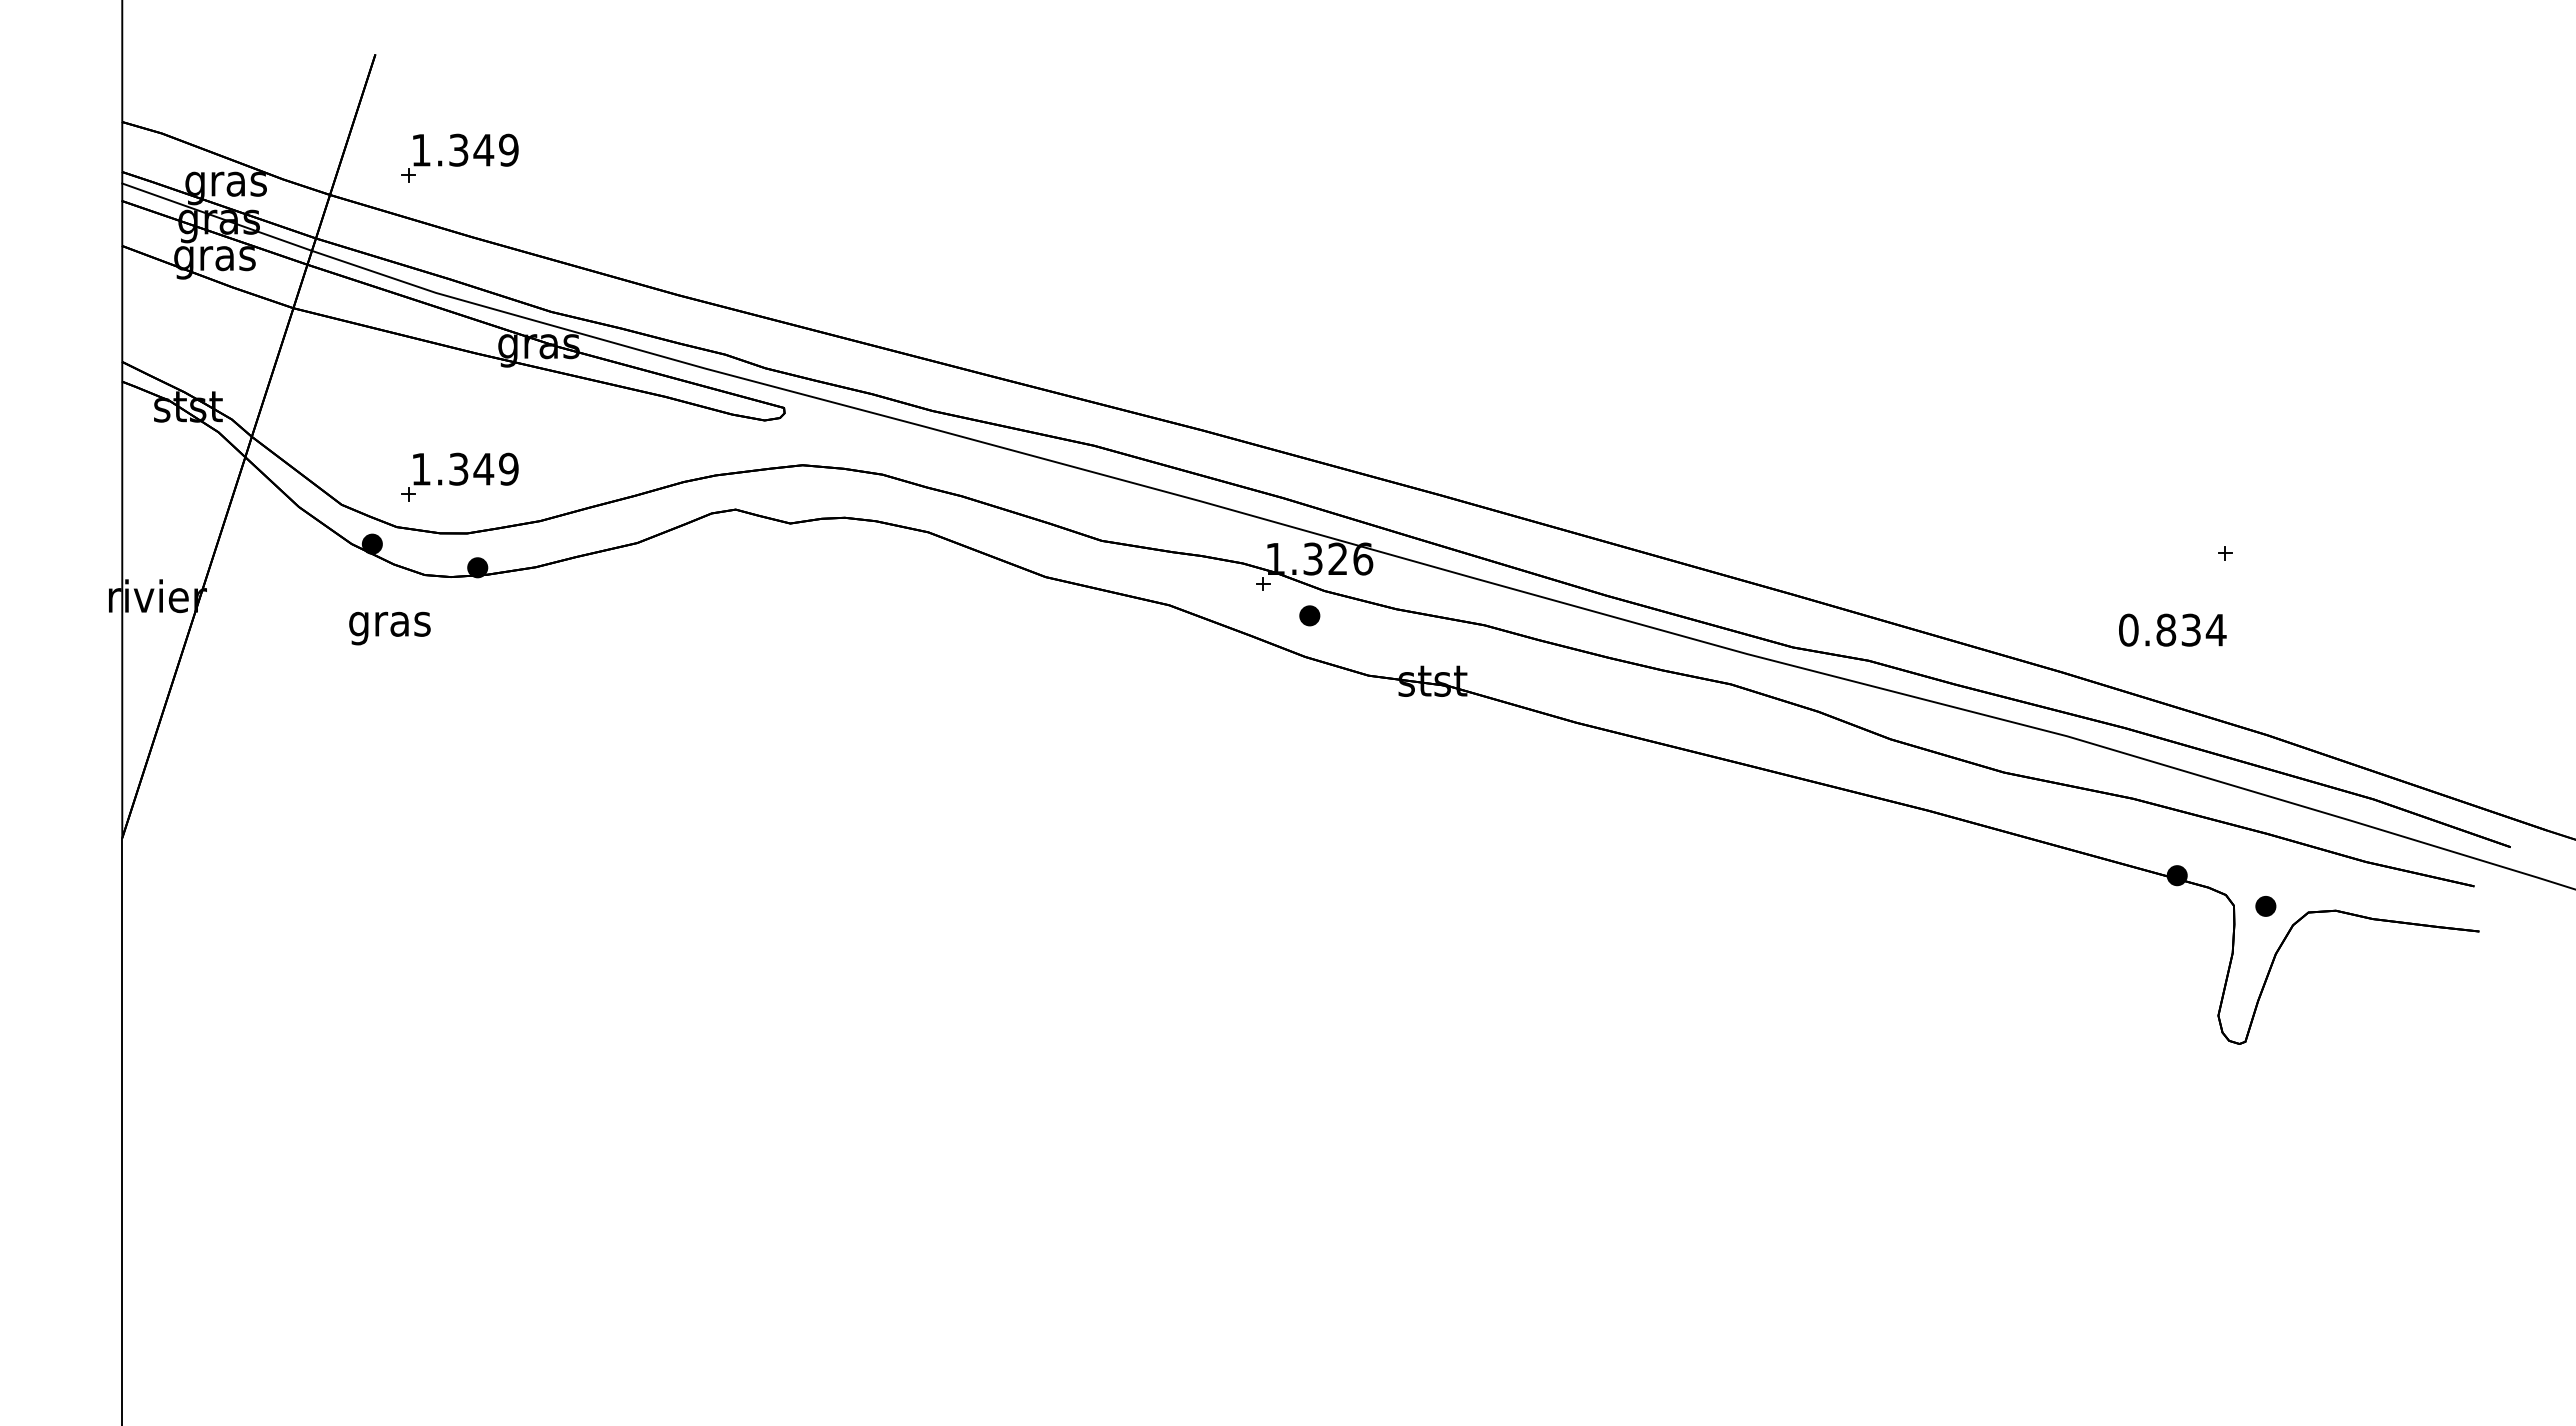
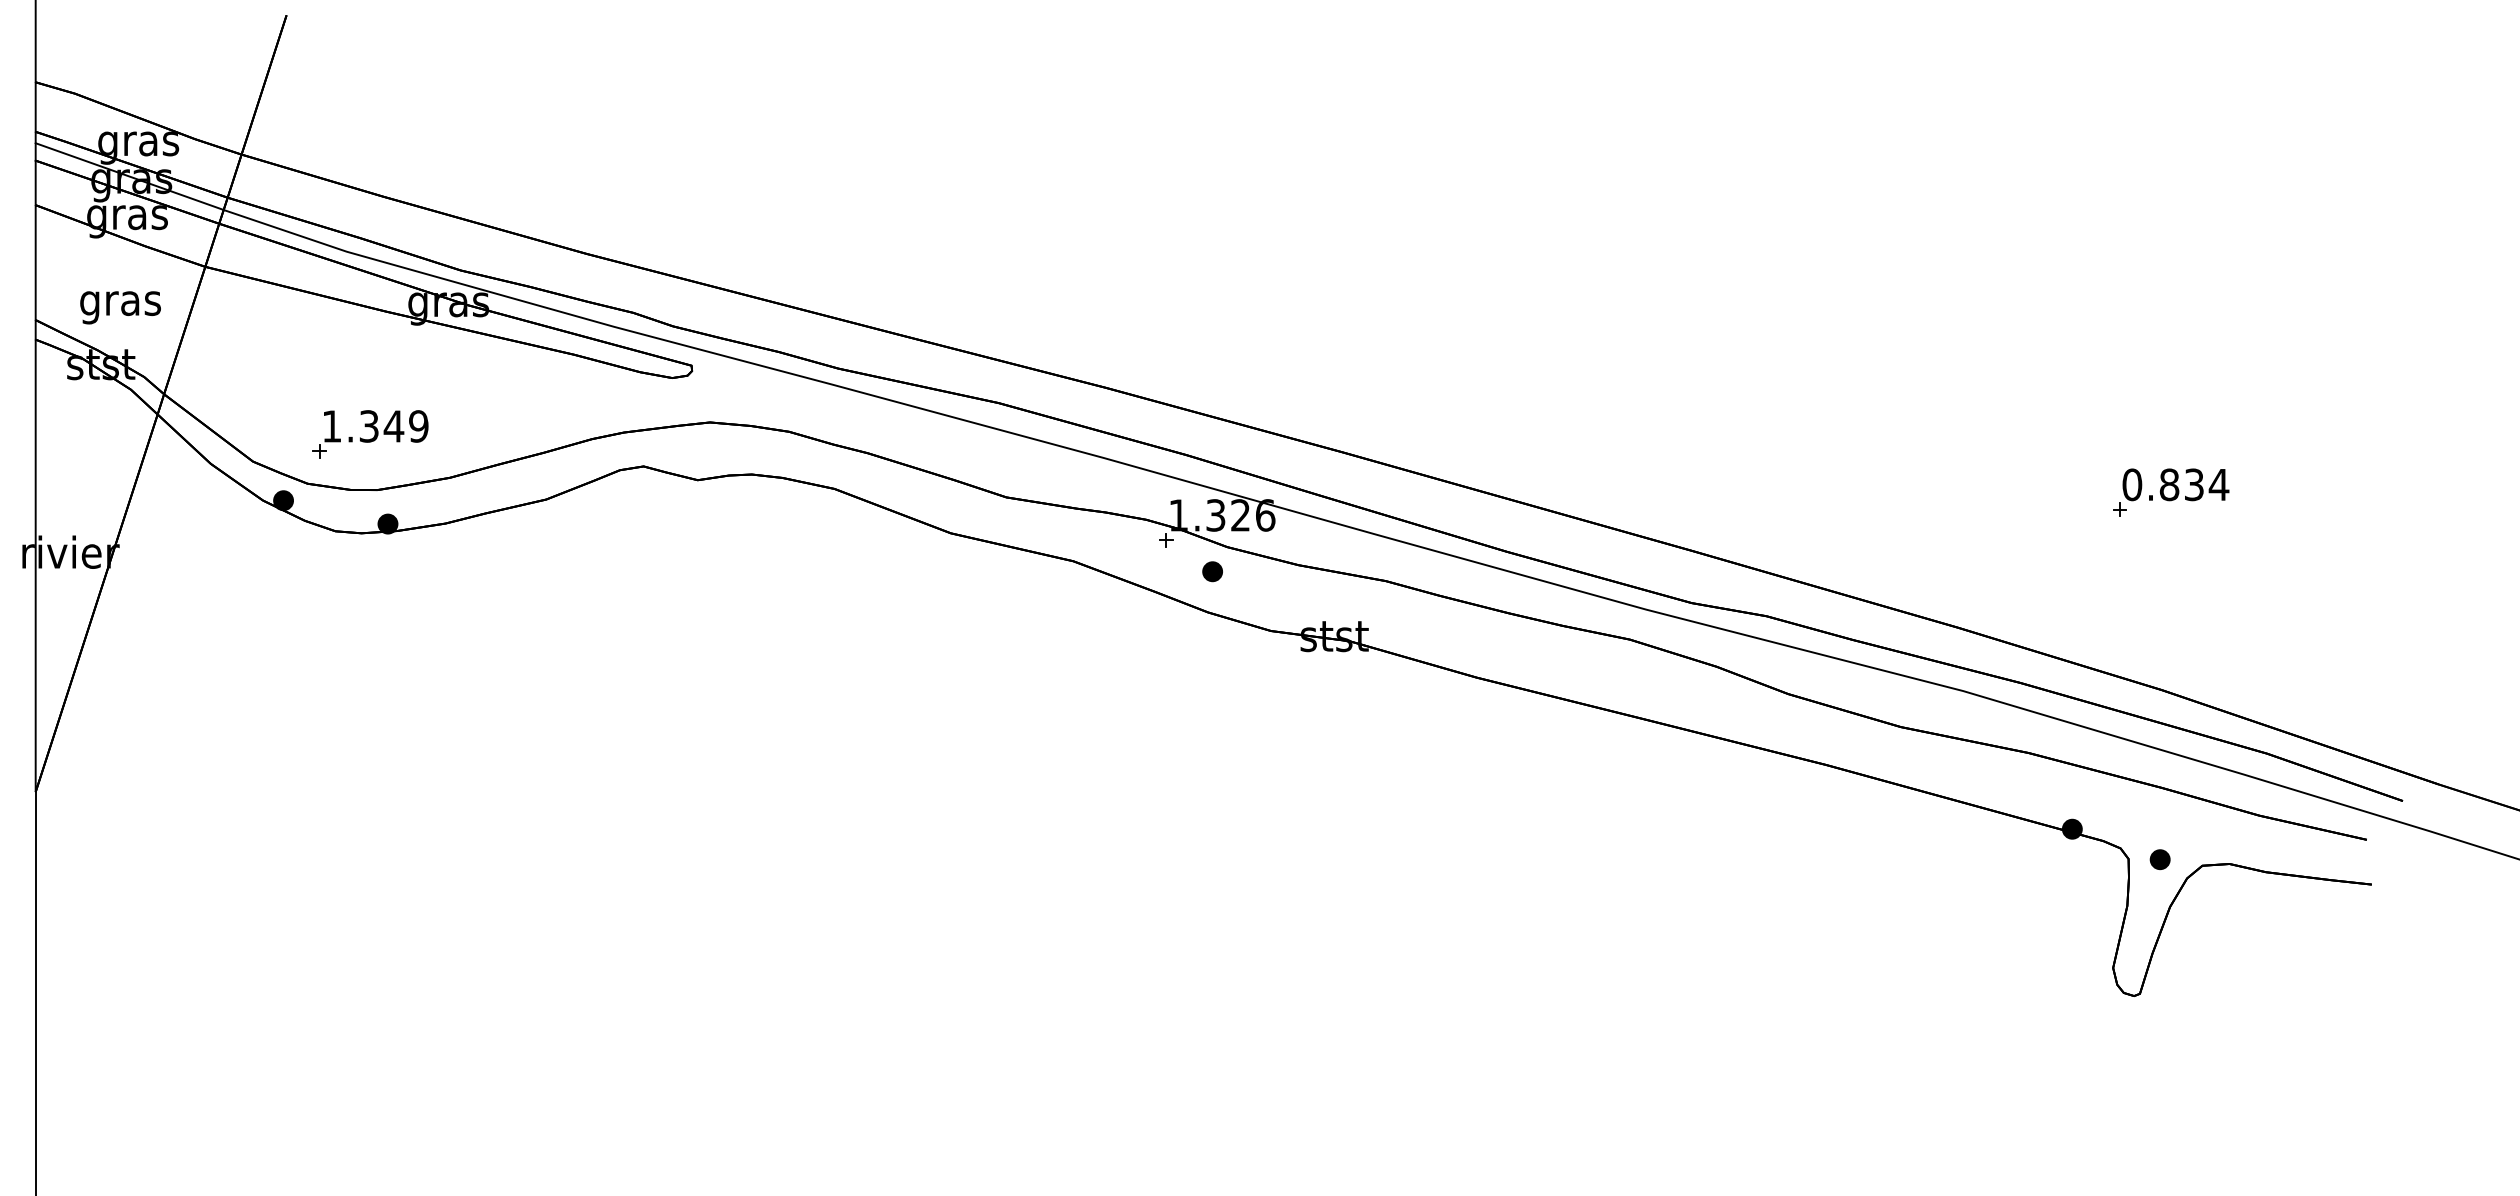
part: (459, 157) -> (369, 117), removed
text: (389, 628) -> (120, 307), moved
text: (2172, 629) -> (2175, 484), moved

